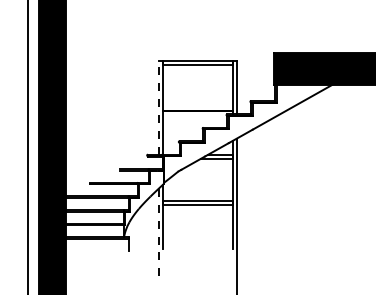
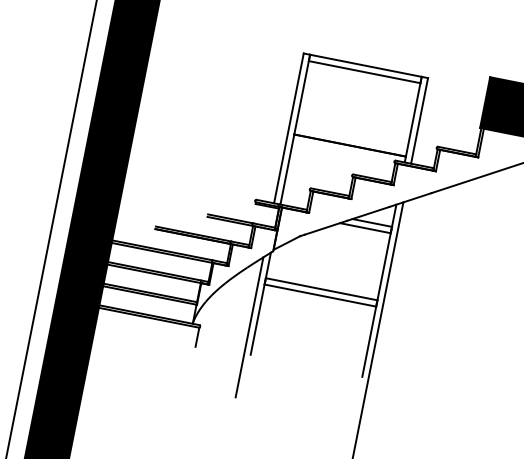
line: (158, 107) -> (288, 128), dashed -> solid
line: (158, 232) -> (248, 327), dashed -> solid

